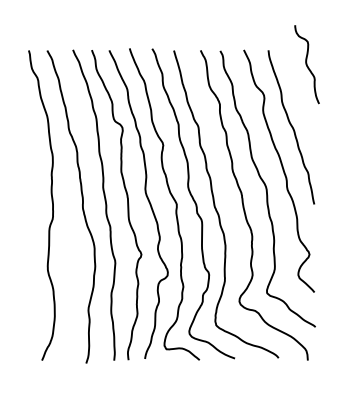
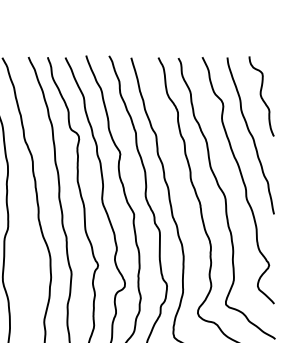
curve: (306, 64) -> (261, 96), moved

